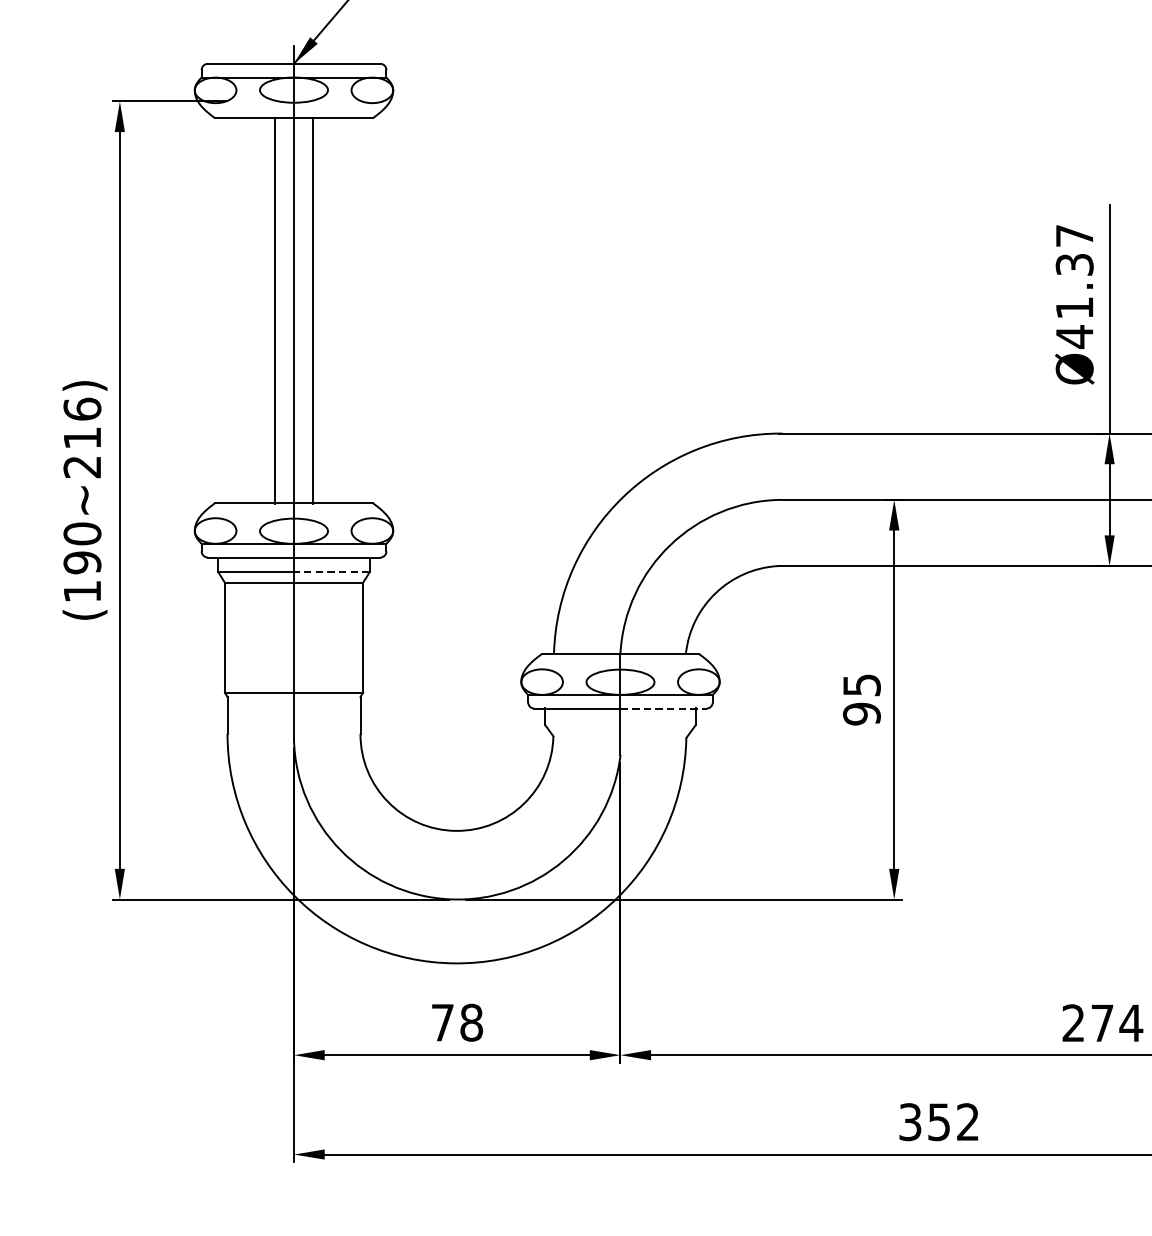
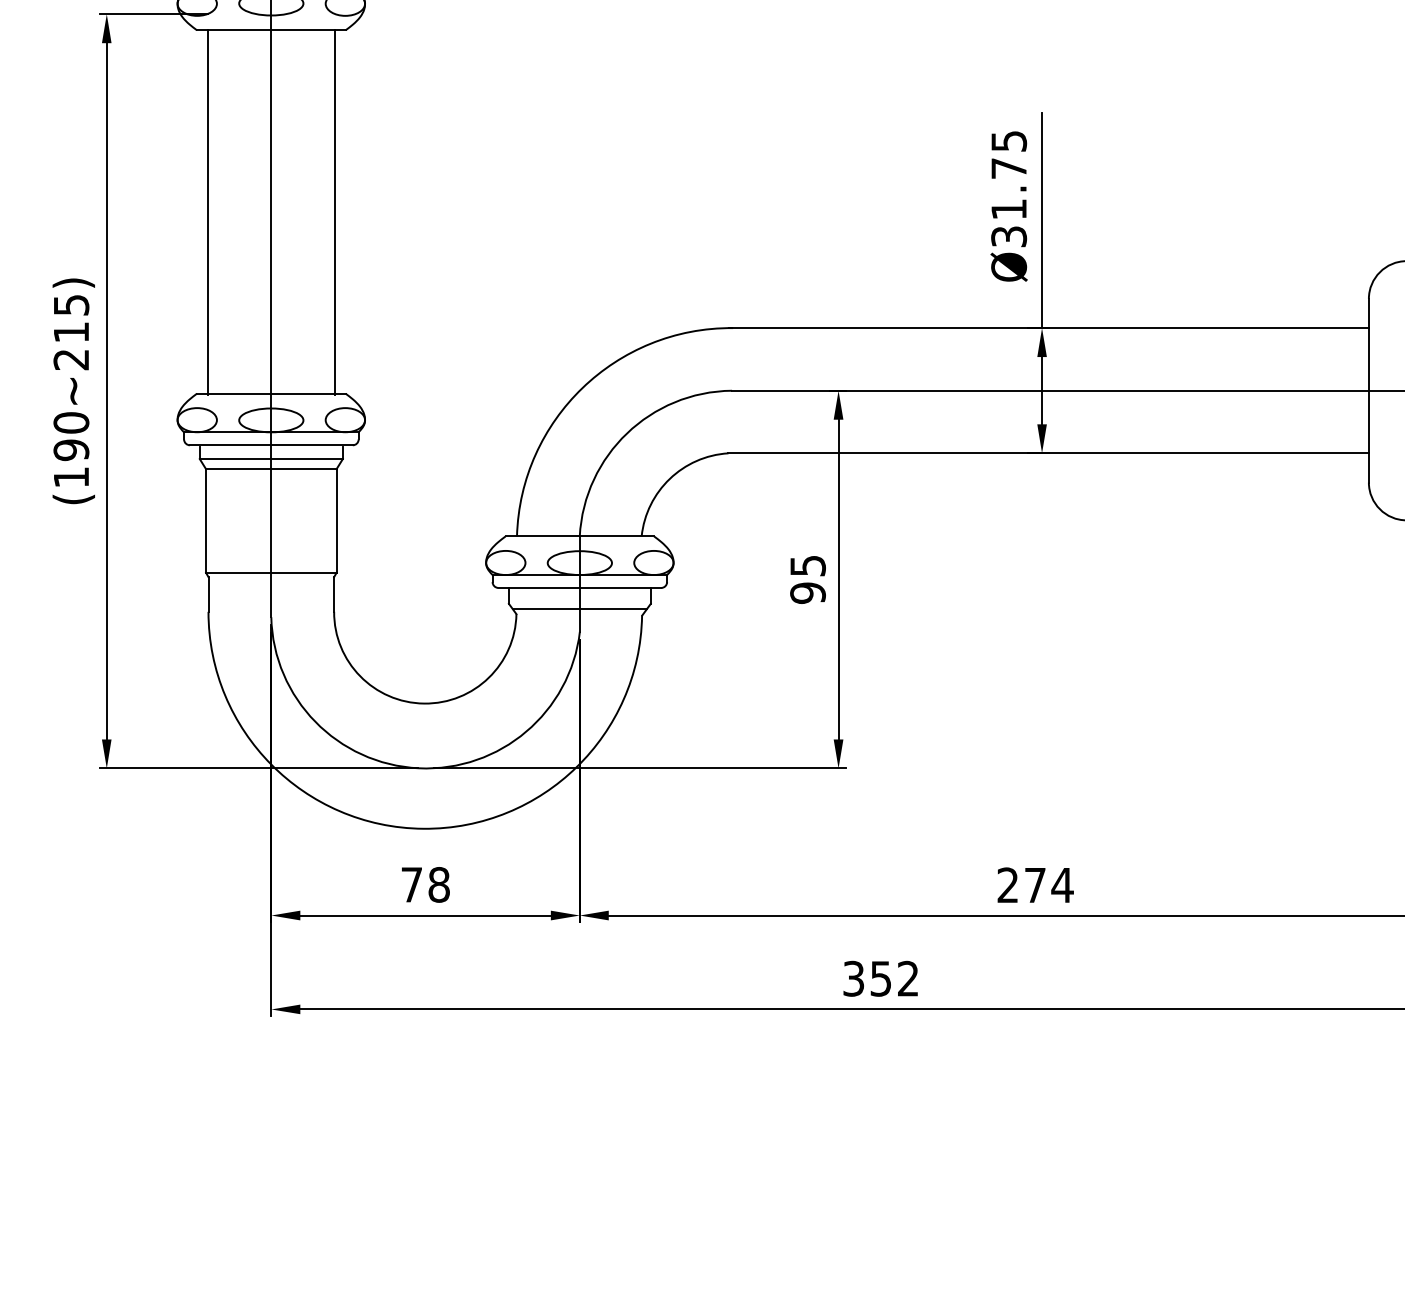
text: (1075, 286) -> (1009, 189), Ø41.37 -> Ø31.75
line: (275, 311) -> (208, 212), moved
line: (313, 311) -> (334, 212), moved
text: (82, 408) -> (71, 304), (190~216) -> (190~215)
line: (332, 572) -> (307, 459), dashed -> solid
line: (663, 709) -> (620, 588), dashed -> solid
line: (620, 731) -> (579, 609), added

